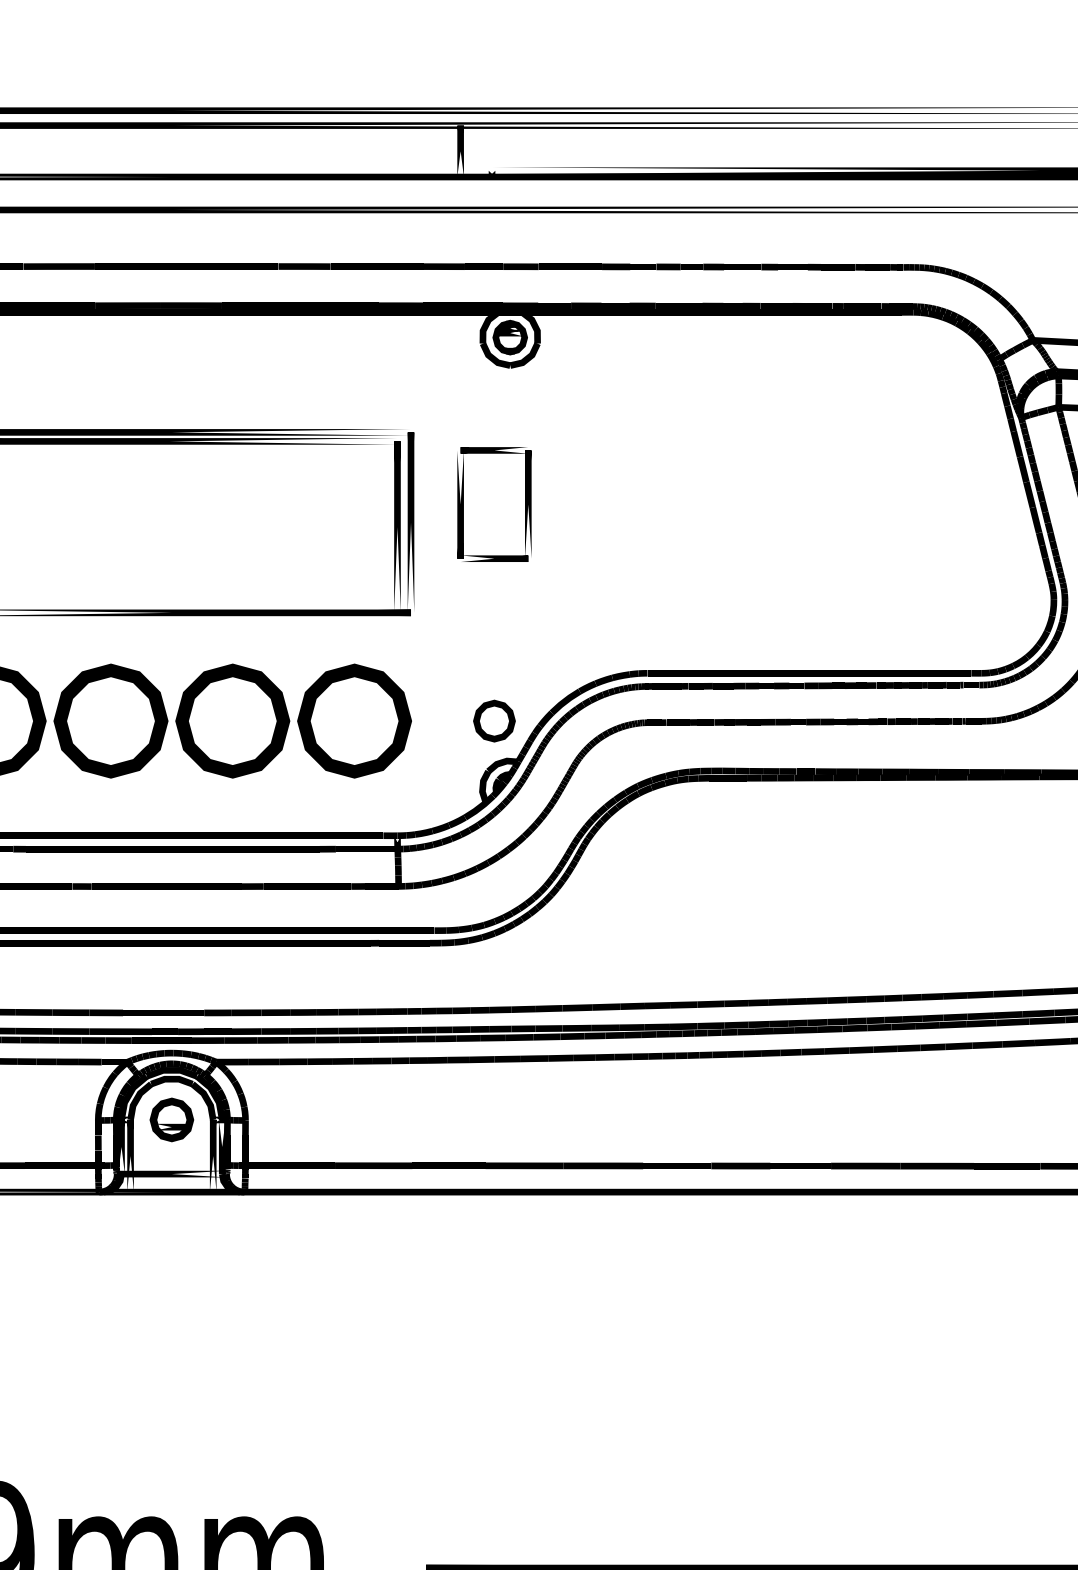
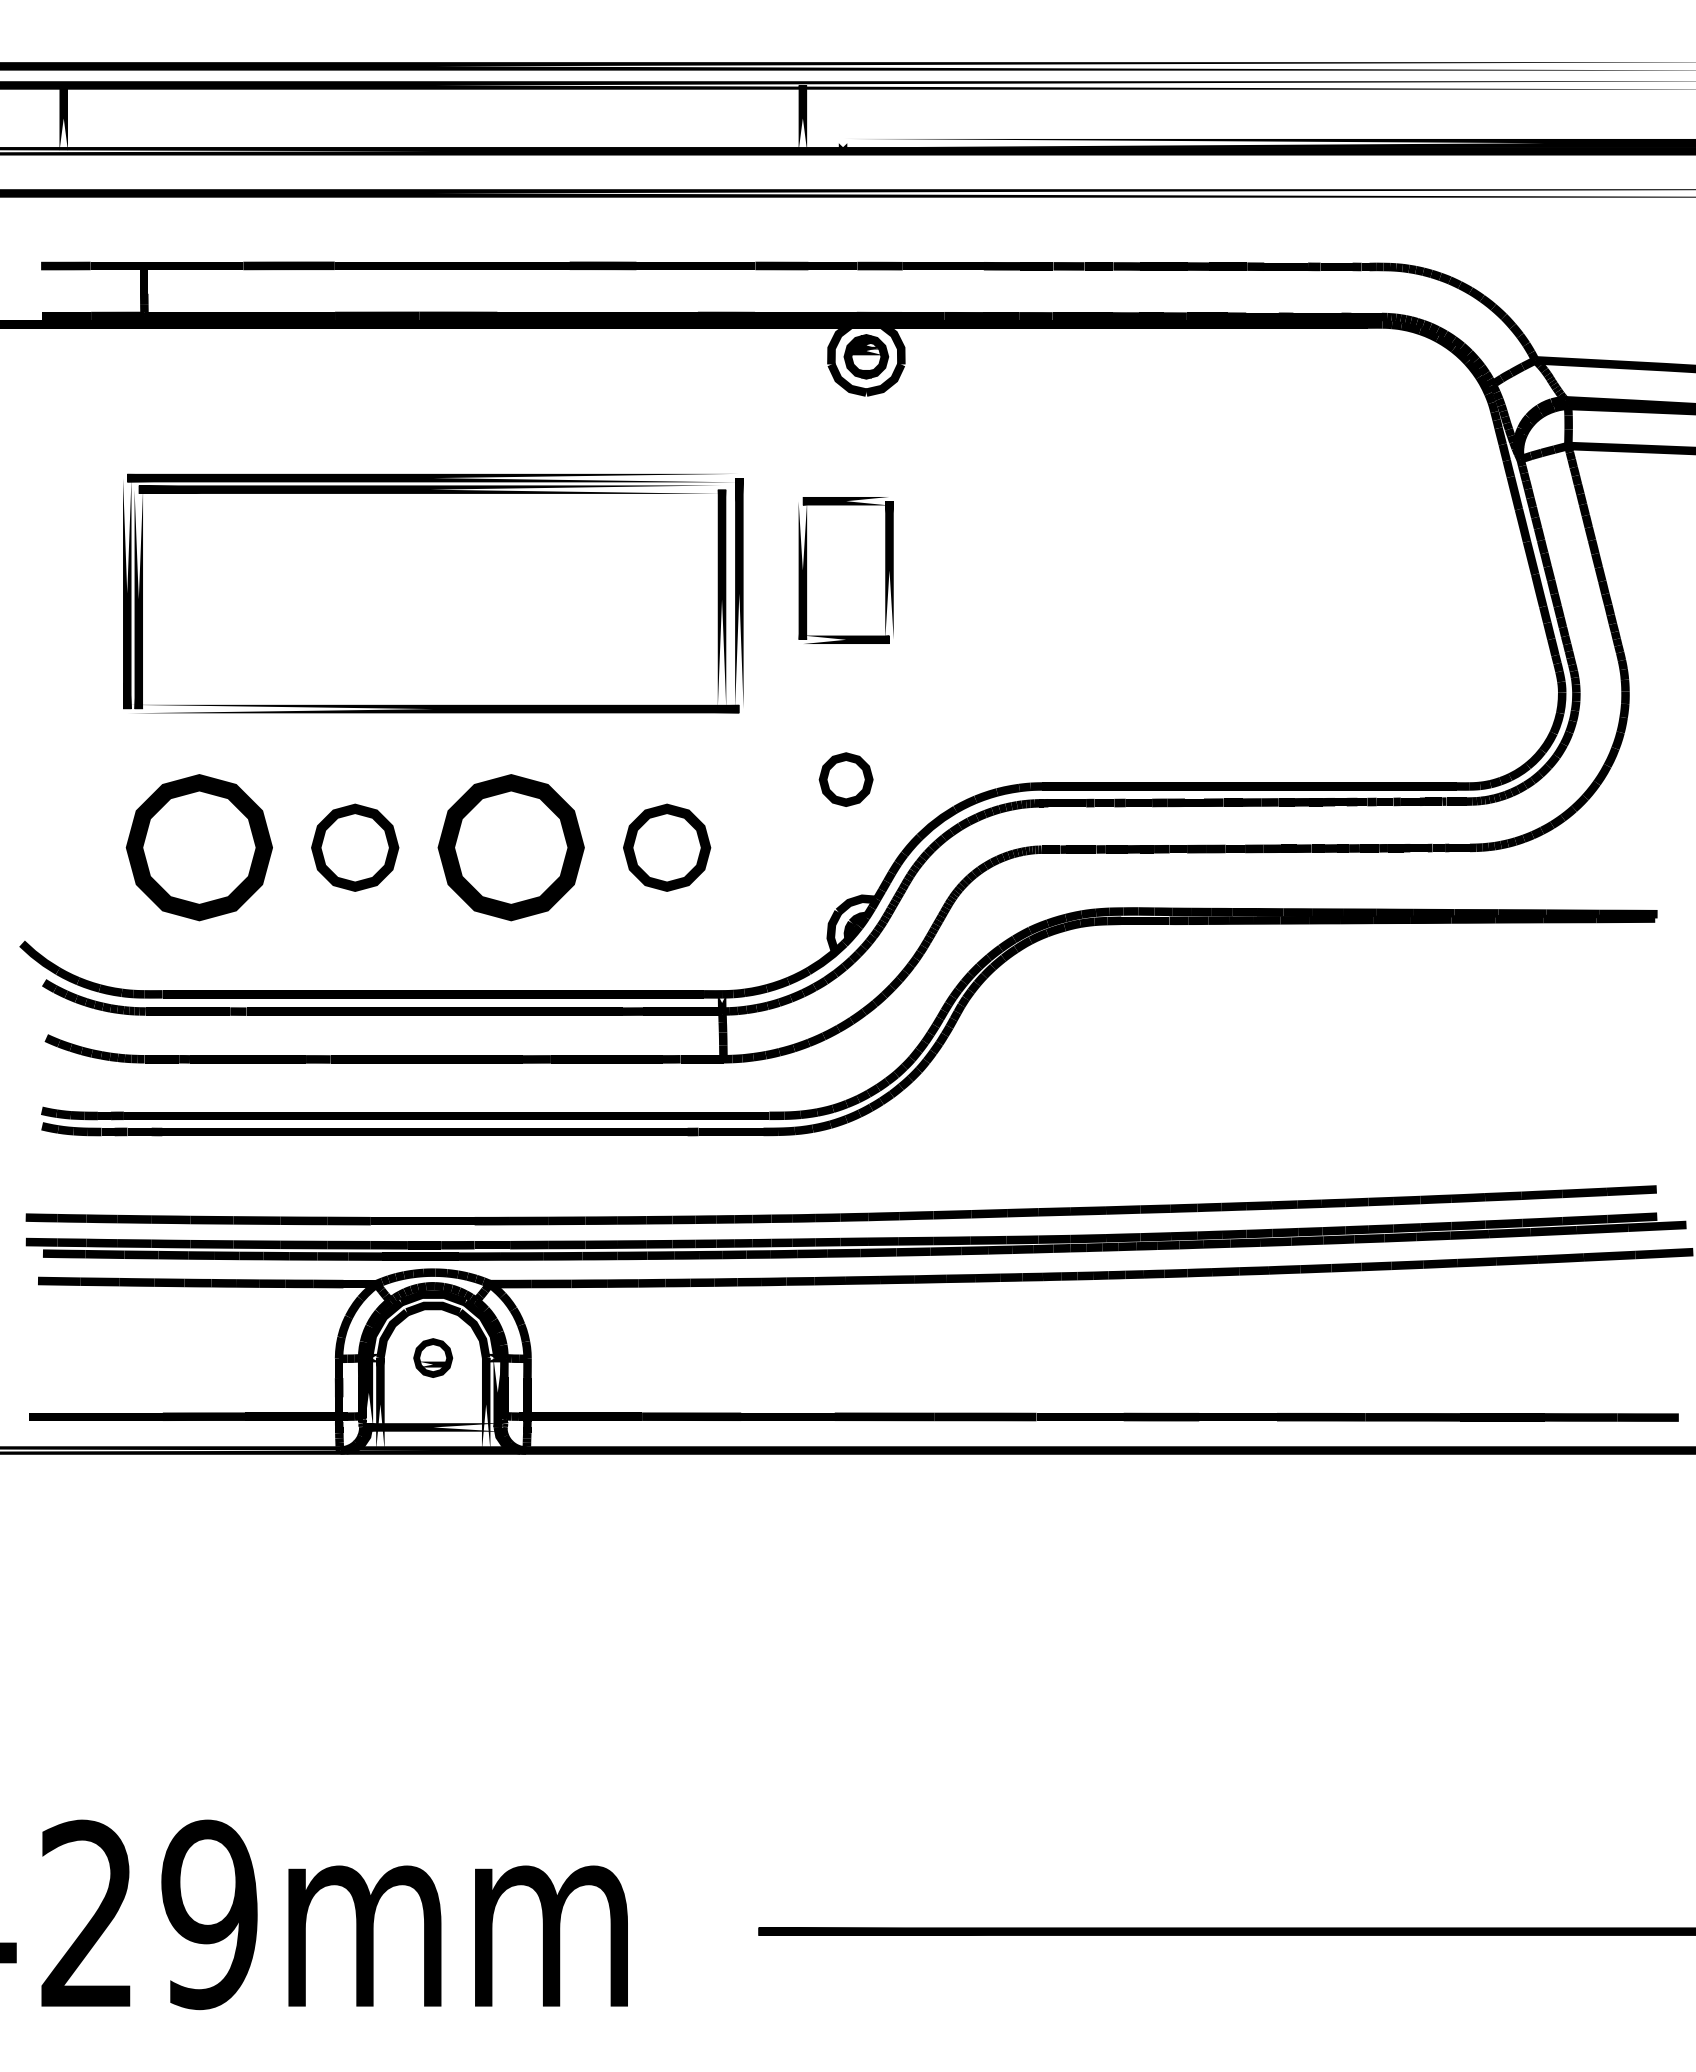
part: (110, 720) -> (354, 847), size x0.6
part: (354, 720) -> (666, 847), size x0.6
part: (493, 720) -> (845, 779), moved
part: (171, 1119) -> (432, 1357), size x0.7

